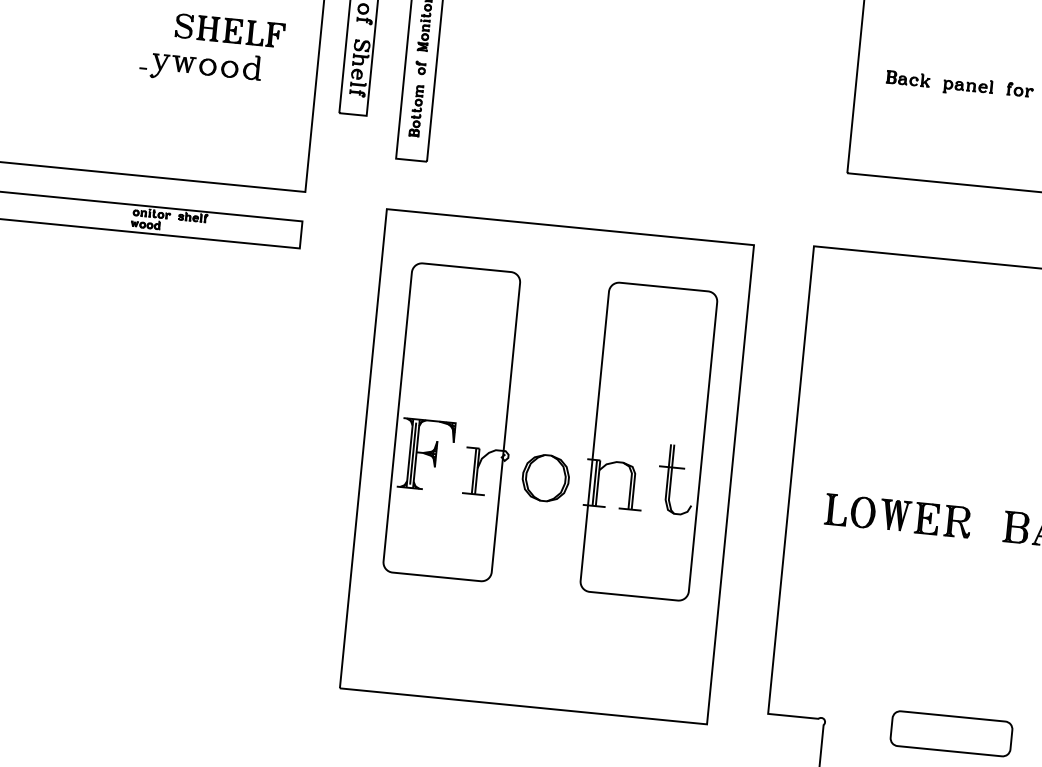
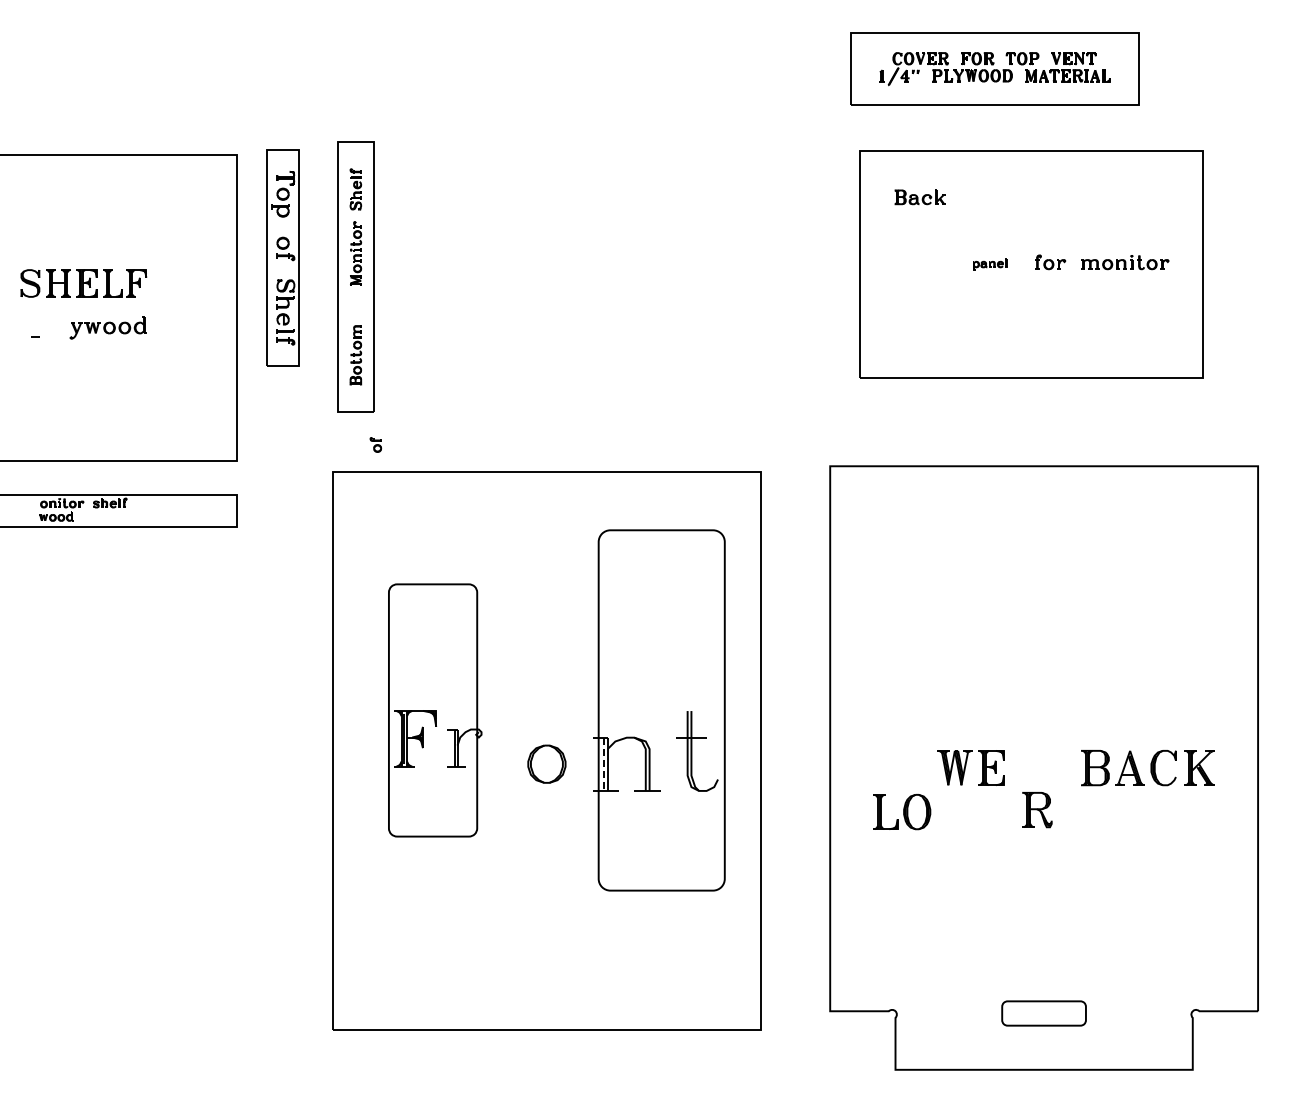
part: (229, 30) -> (83, 283), moved
part: (206, 66) -> (108, 327), size x0.6
part: (420, 67) -> (375, 444), moved
part: (907, 78) -> (919, 197), moved
part: (967, 86) -> (989, 264), size x0.6
part: (454, 422) -> (435, 710), size x0.7
part: (545, 477) -> (546, 763), size x0.7
line: (594, 483) -> (603, 764), solid -> dashed
part: (850, 511) -> (902, 812), moved
part: (957, 522) -> (1037, 810), moved
part: (950, 733) -> (1043, 1013), size x0.6

